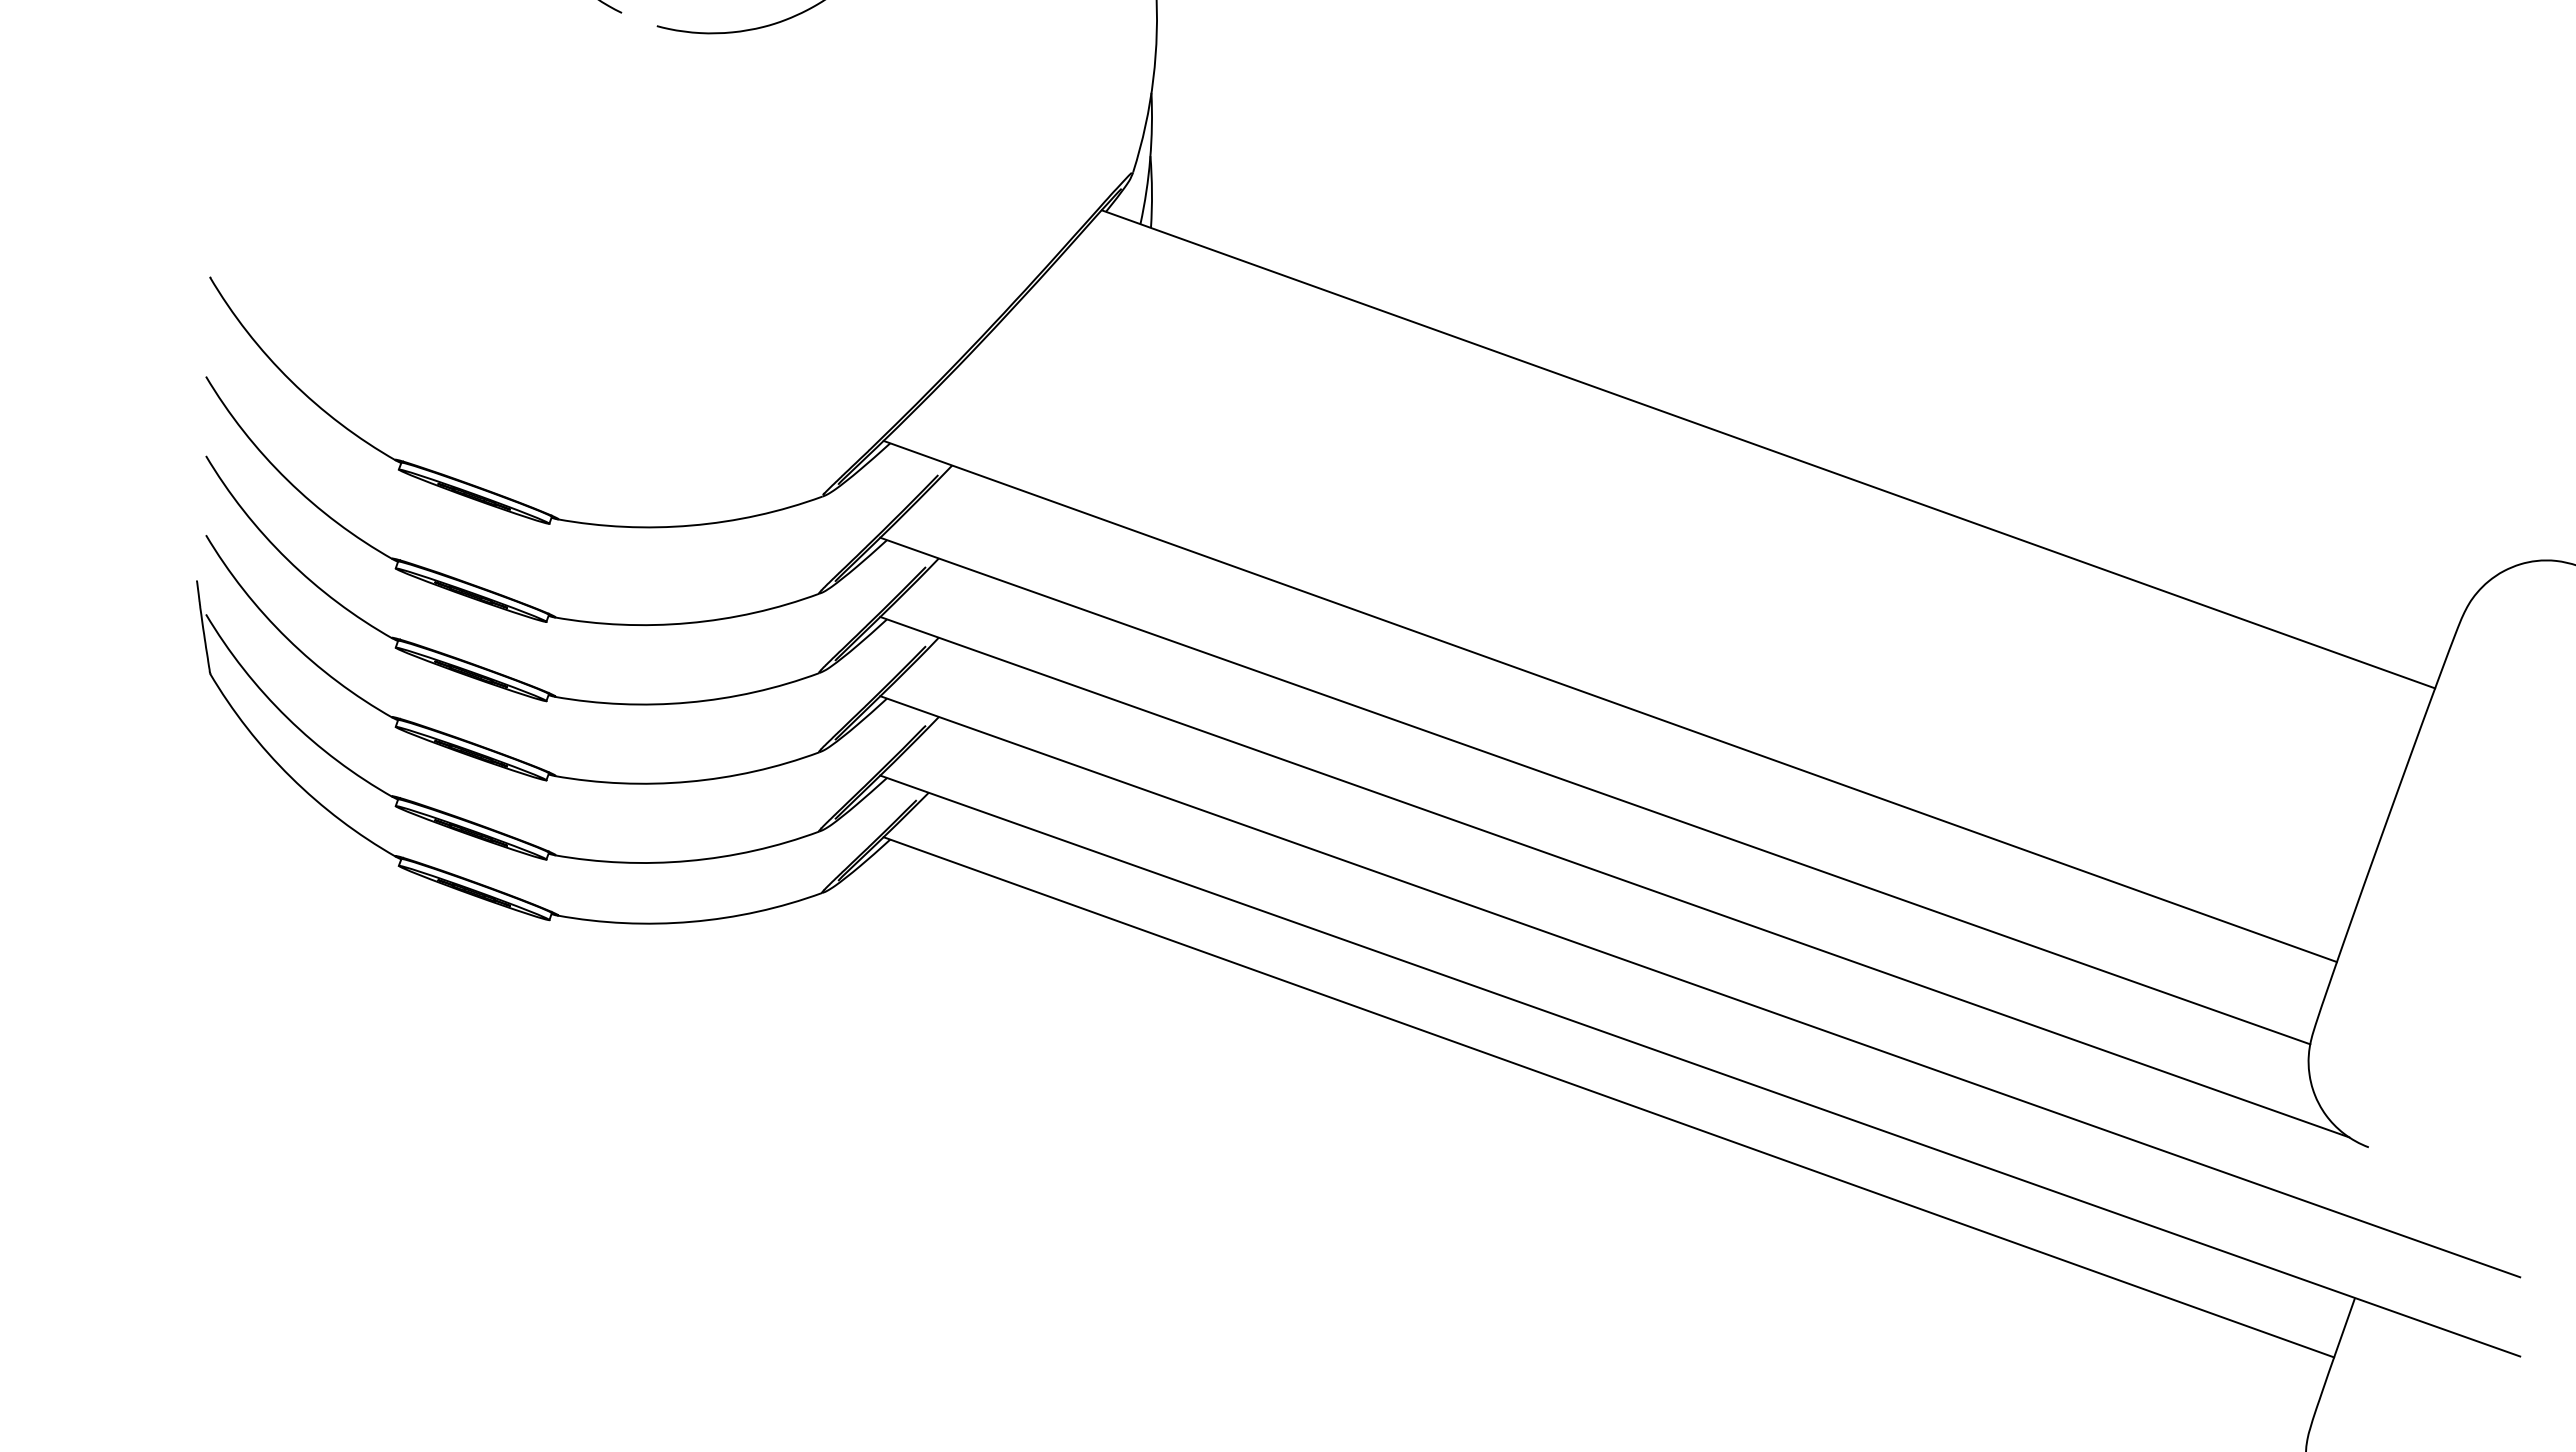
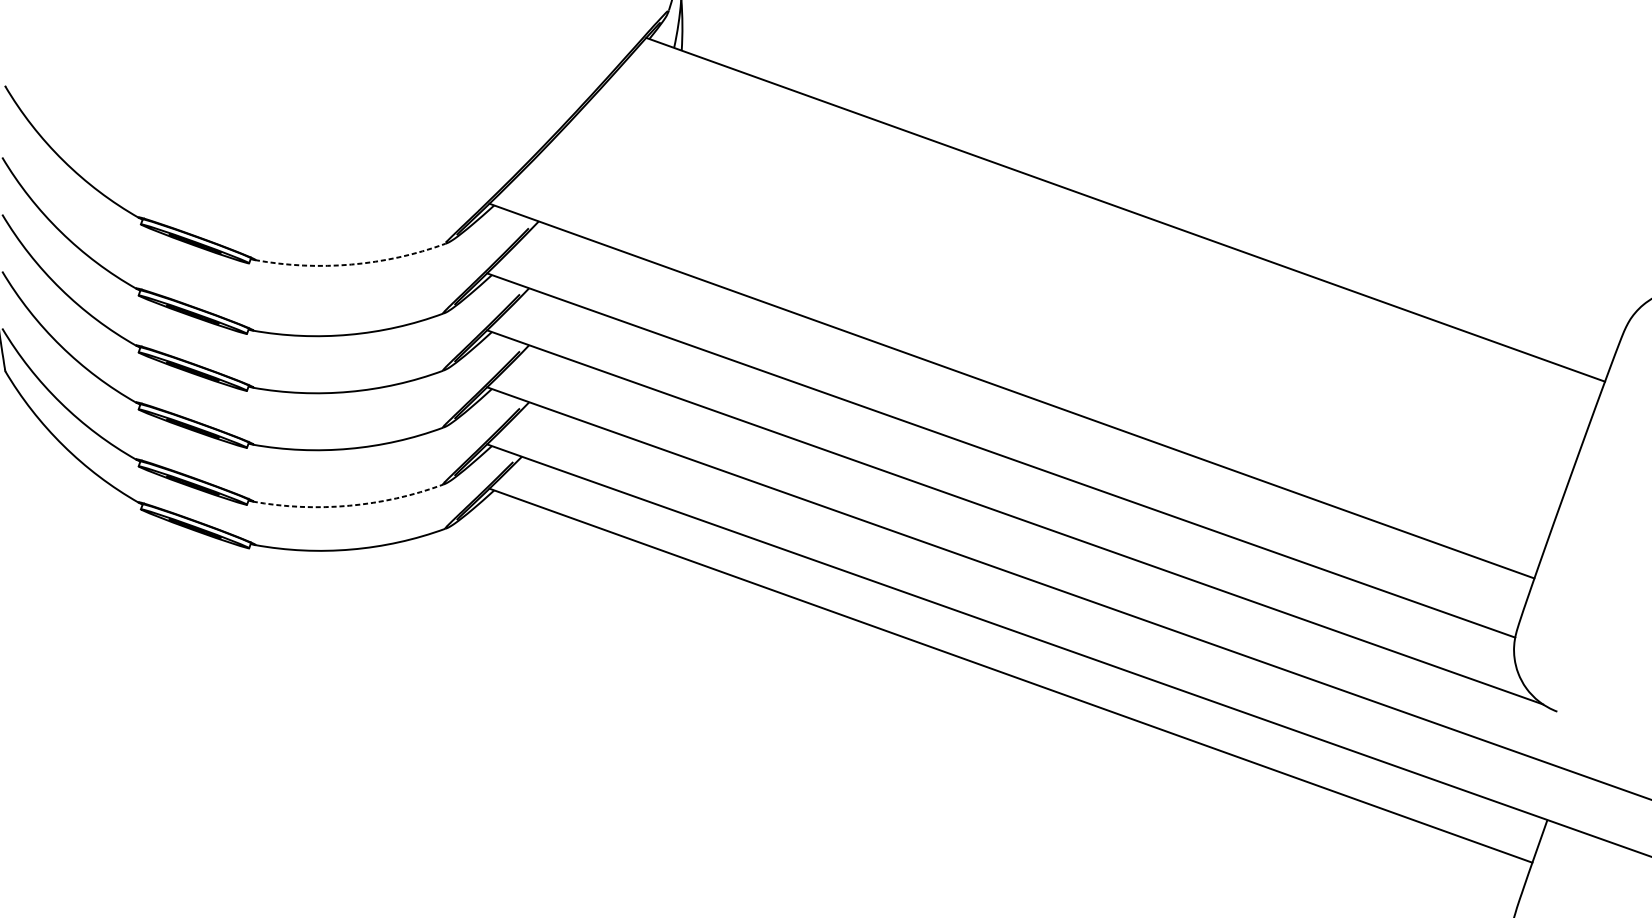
arc: (691, 525) -> (351, 264), solid -> dashed
arc: (688, 860) -> (349, 505), solid -> dashed

